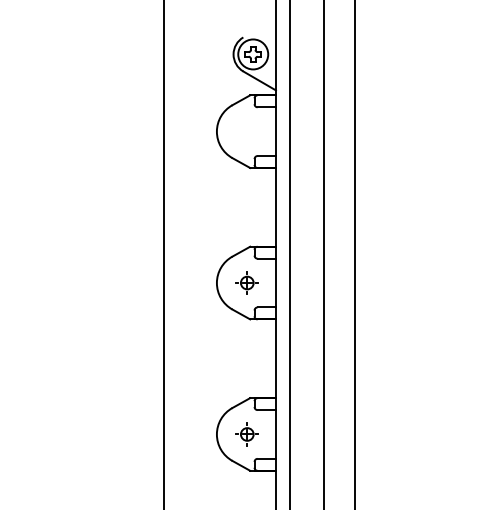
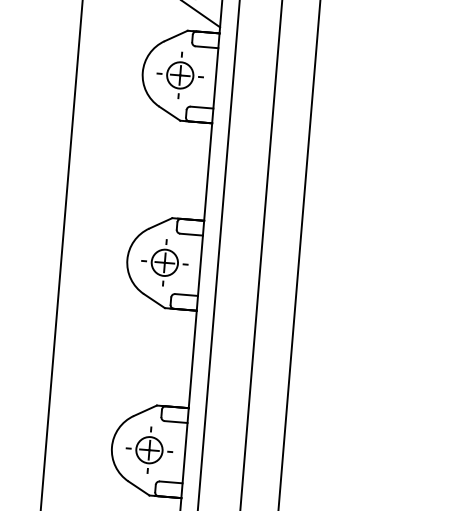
part: (247, 131) -> (180, 75), added
part: (247, 282) -> (165, 262), size x1.67
part: (247, 434) -> (149, 450), size x1.67

